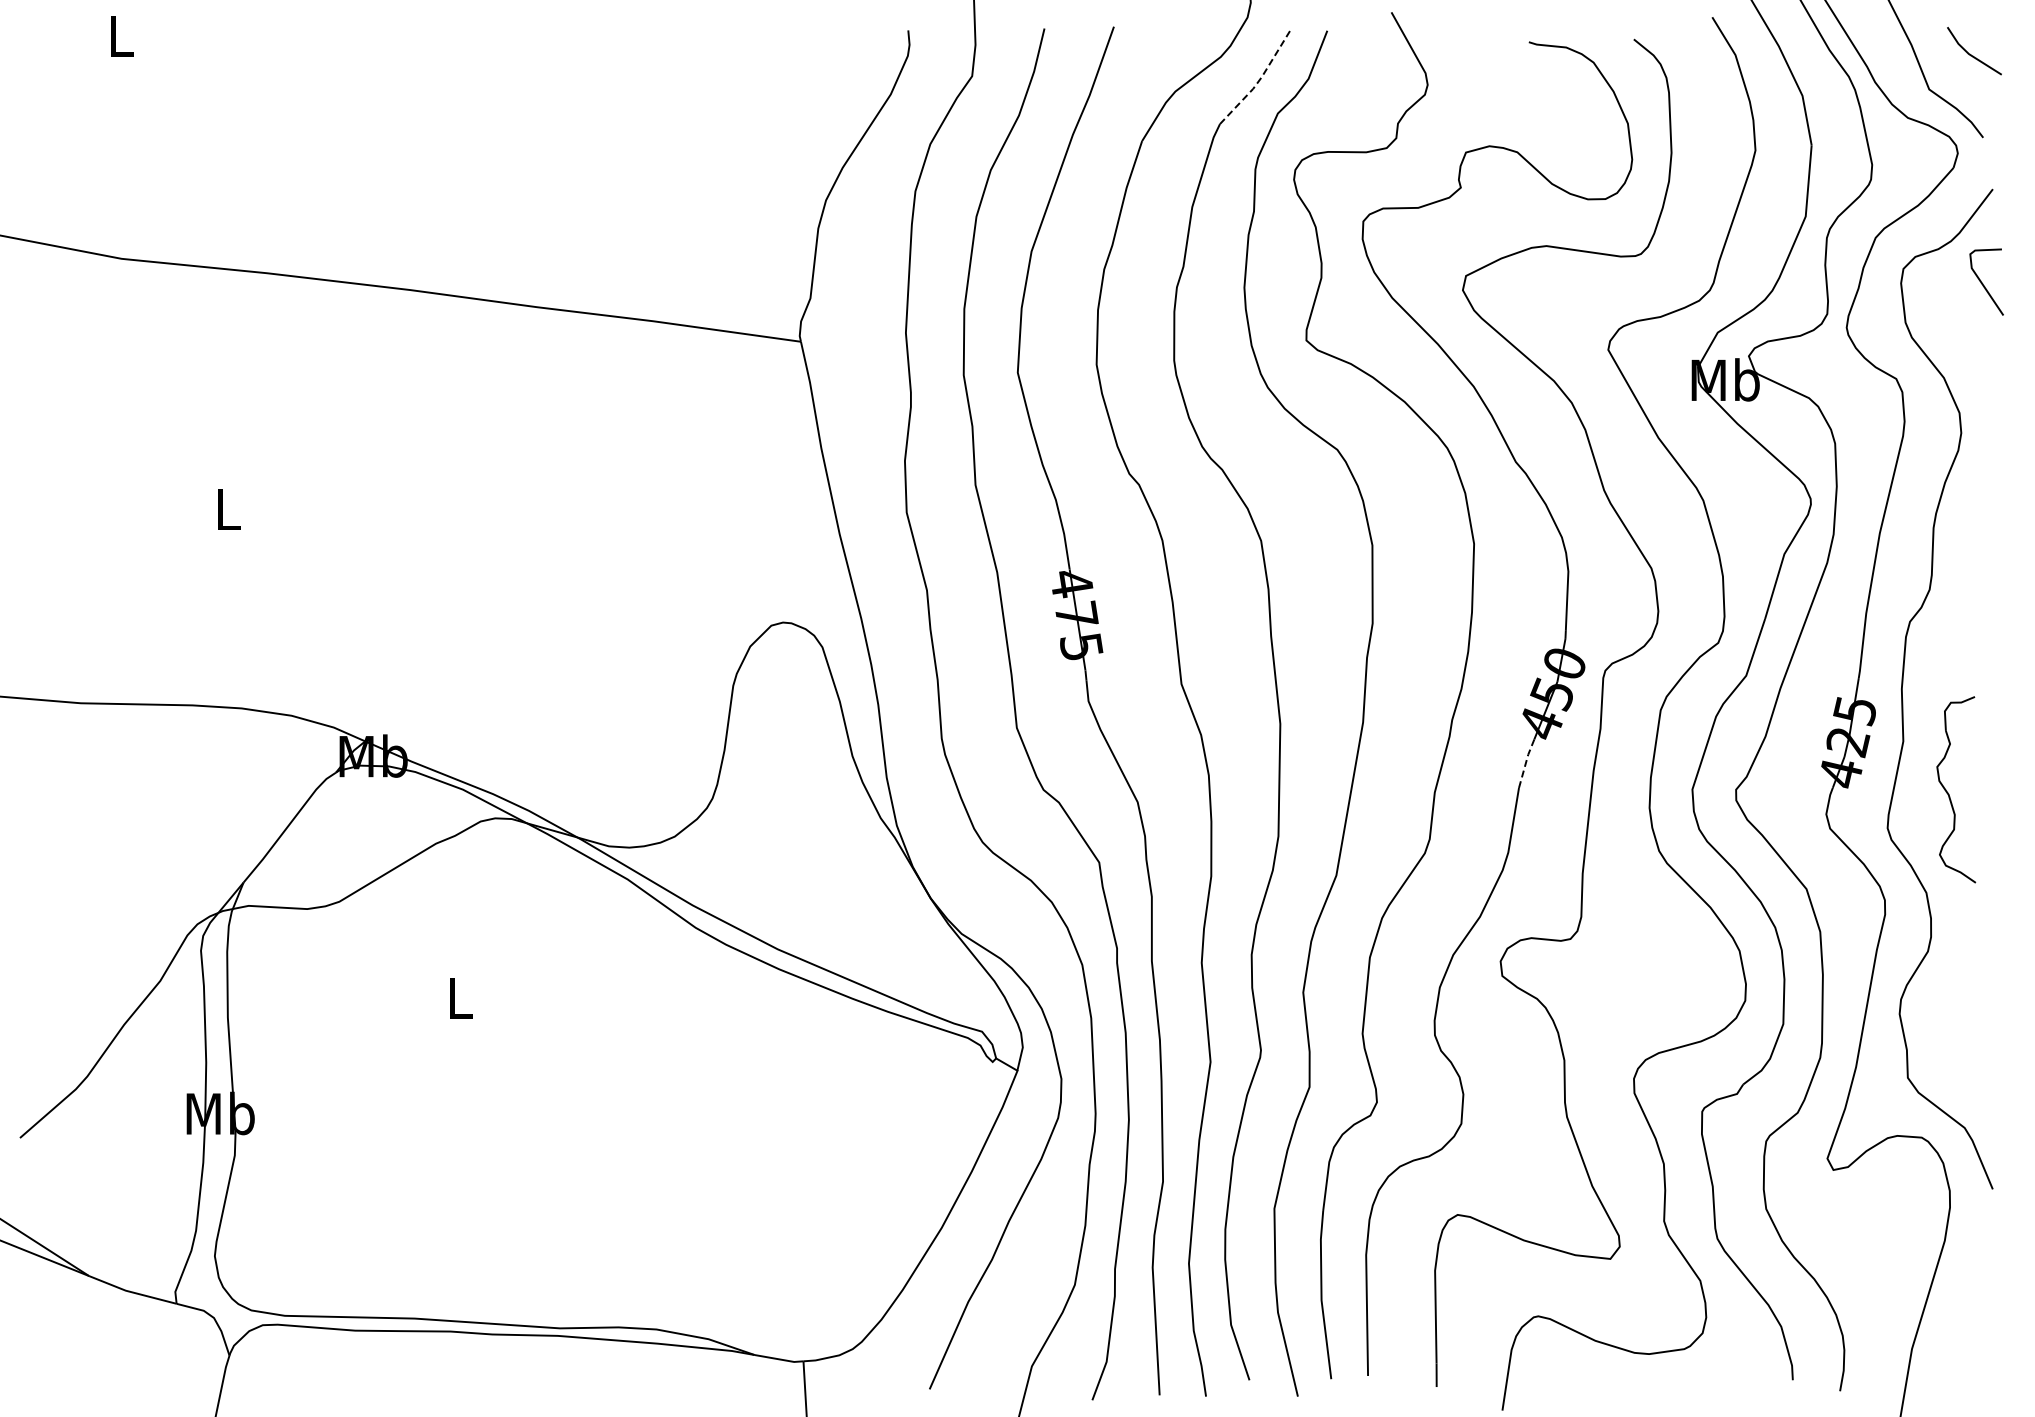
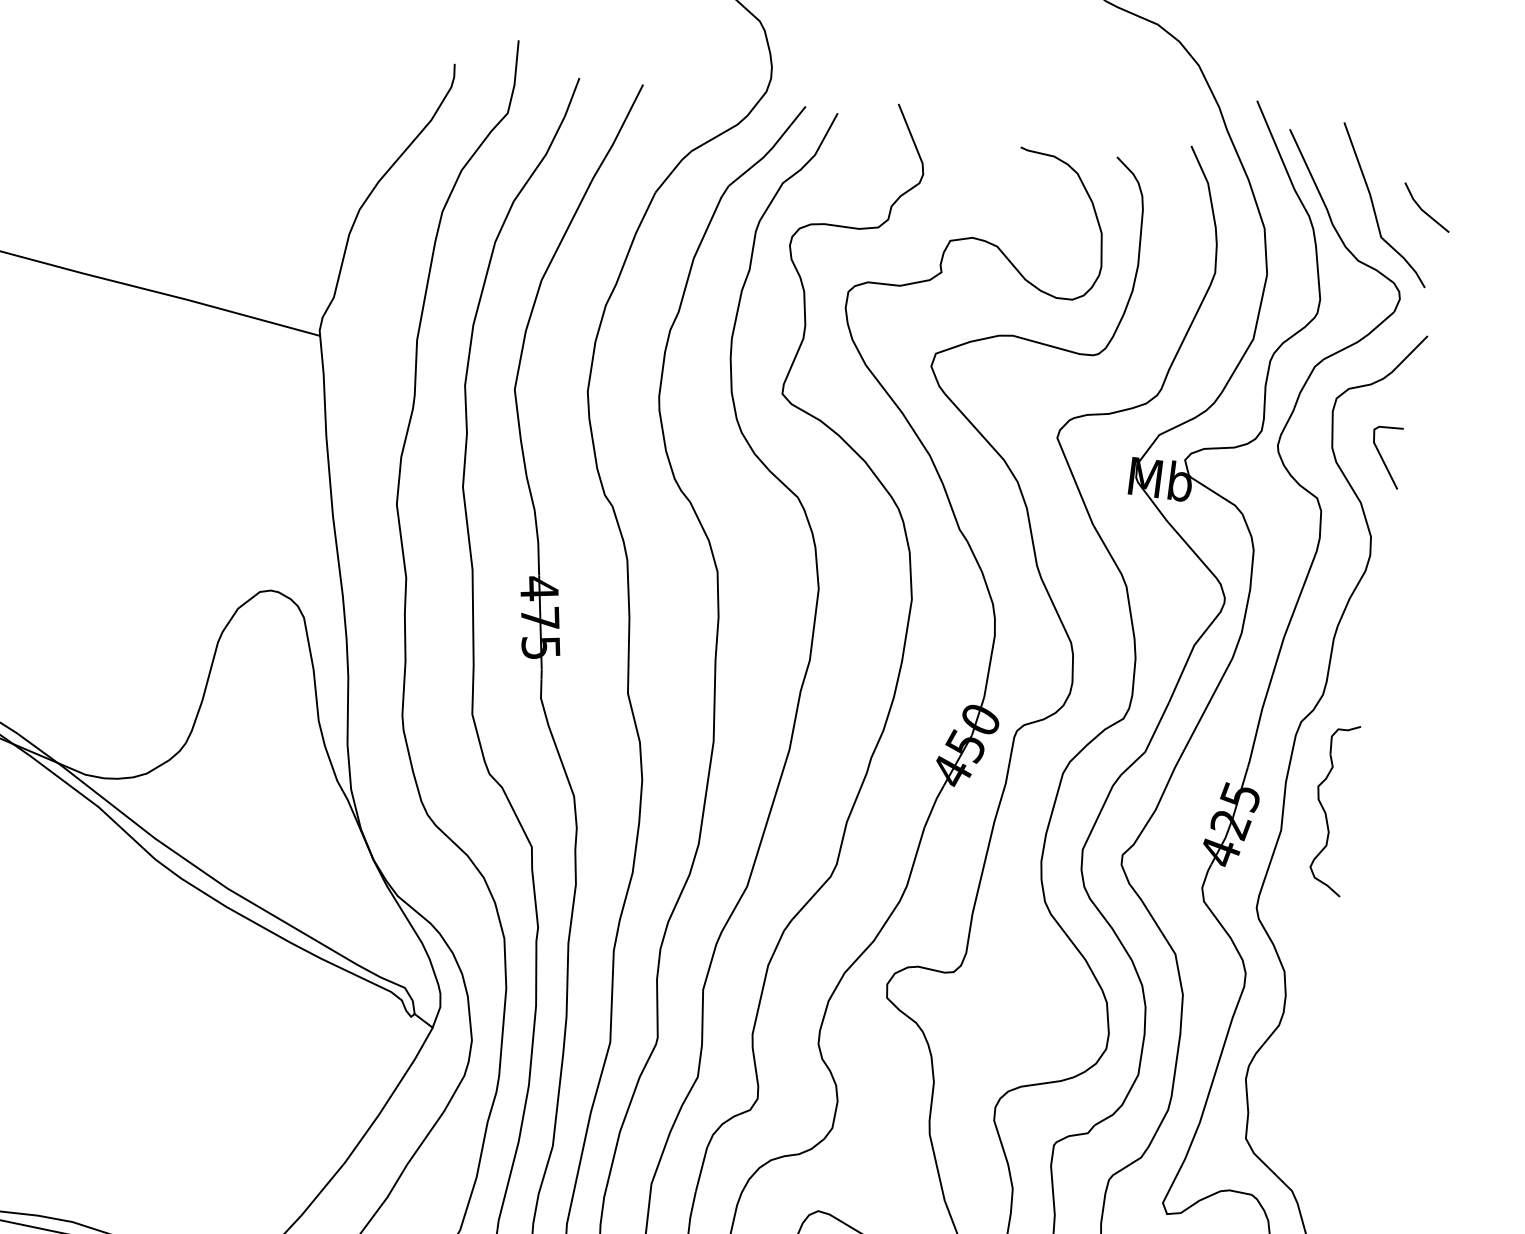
line: (1260, 79) -> (770, 149), dashed -> solid
line: (1983, 283) -> (1382, 457), moved
line: (1525, 763) -> (933, 806), dashed -> solid
part: (1948, 792) -> (1325, 811), moved

